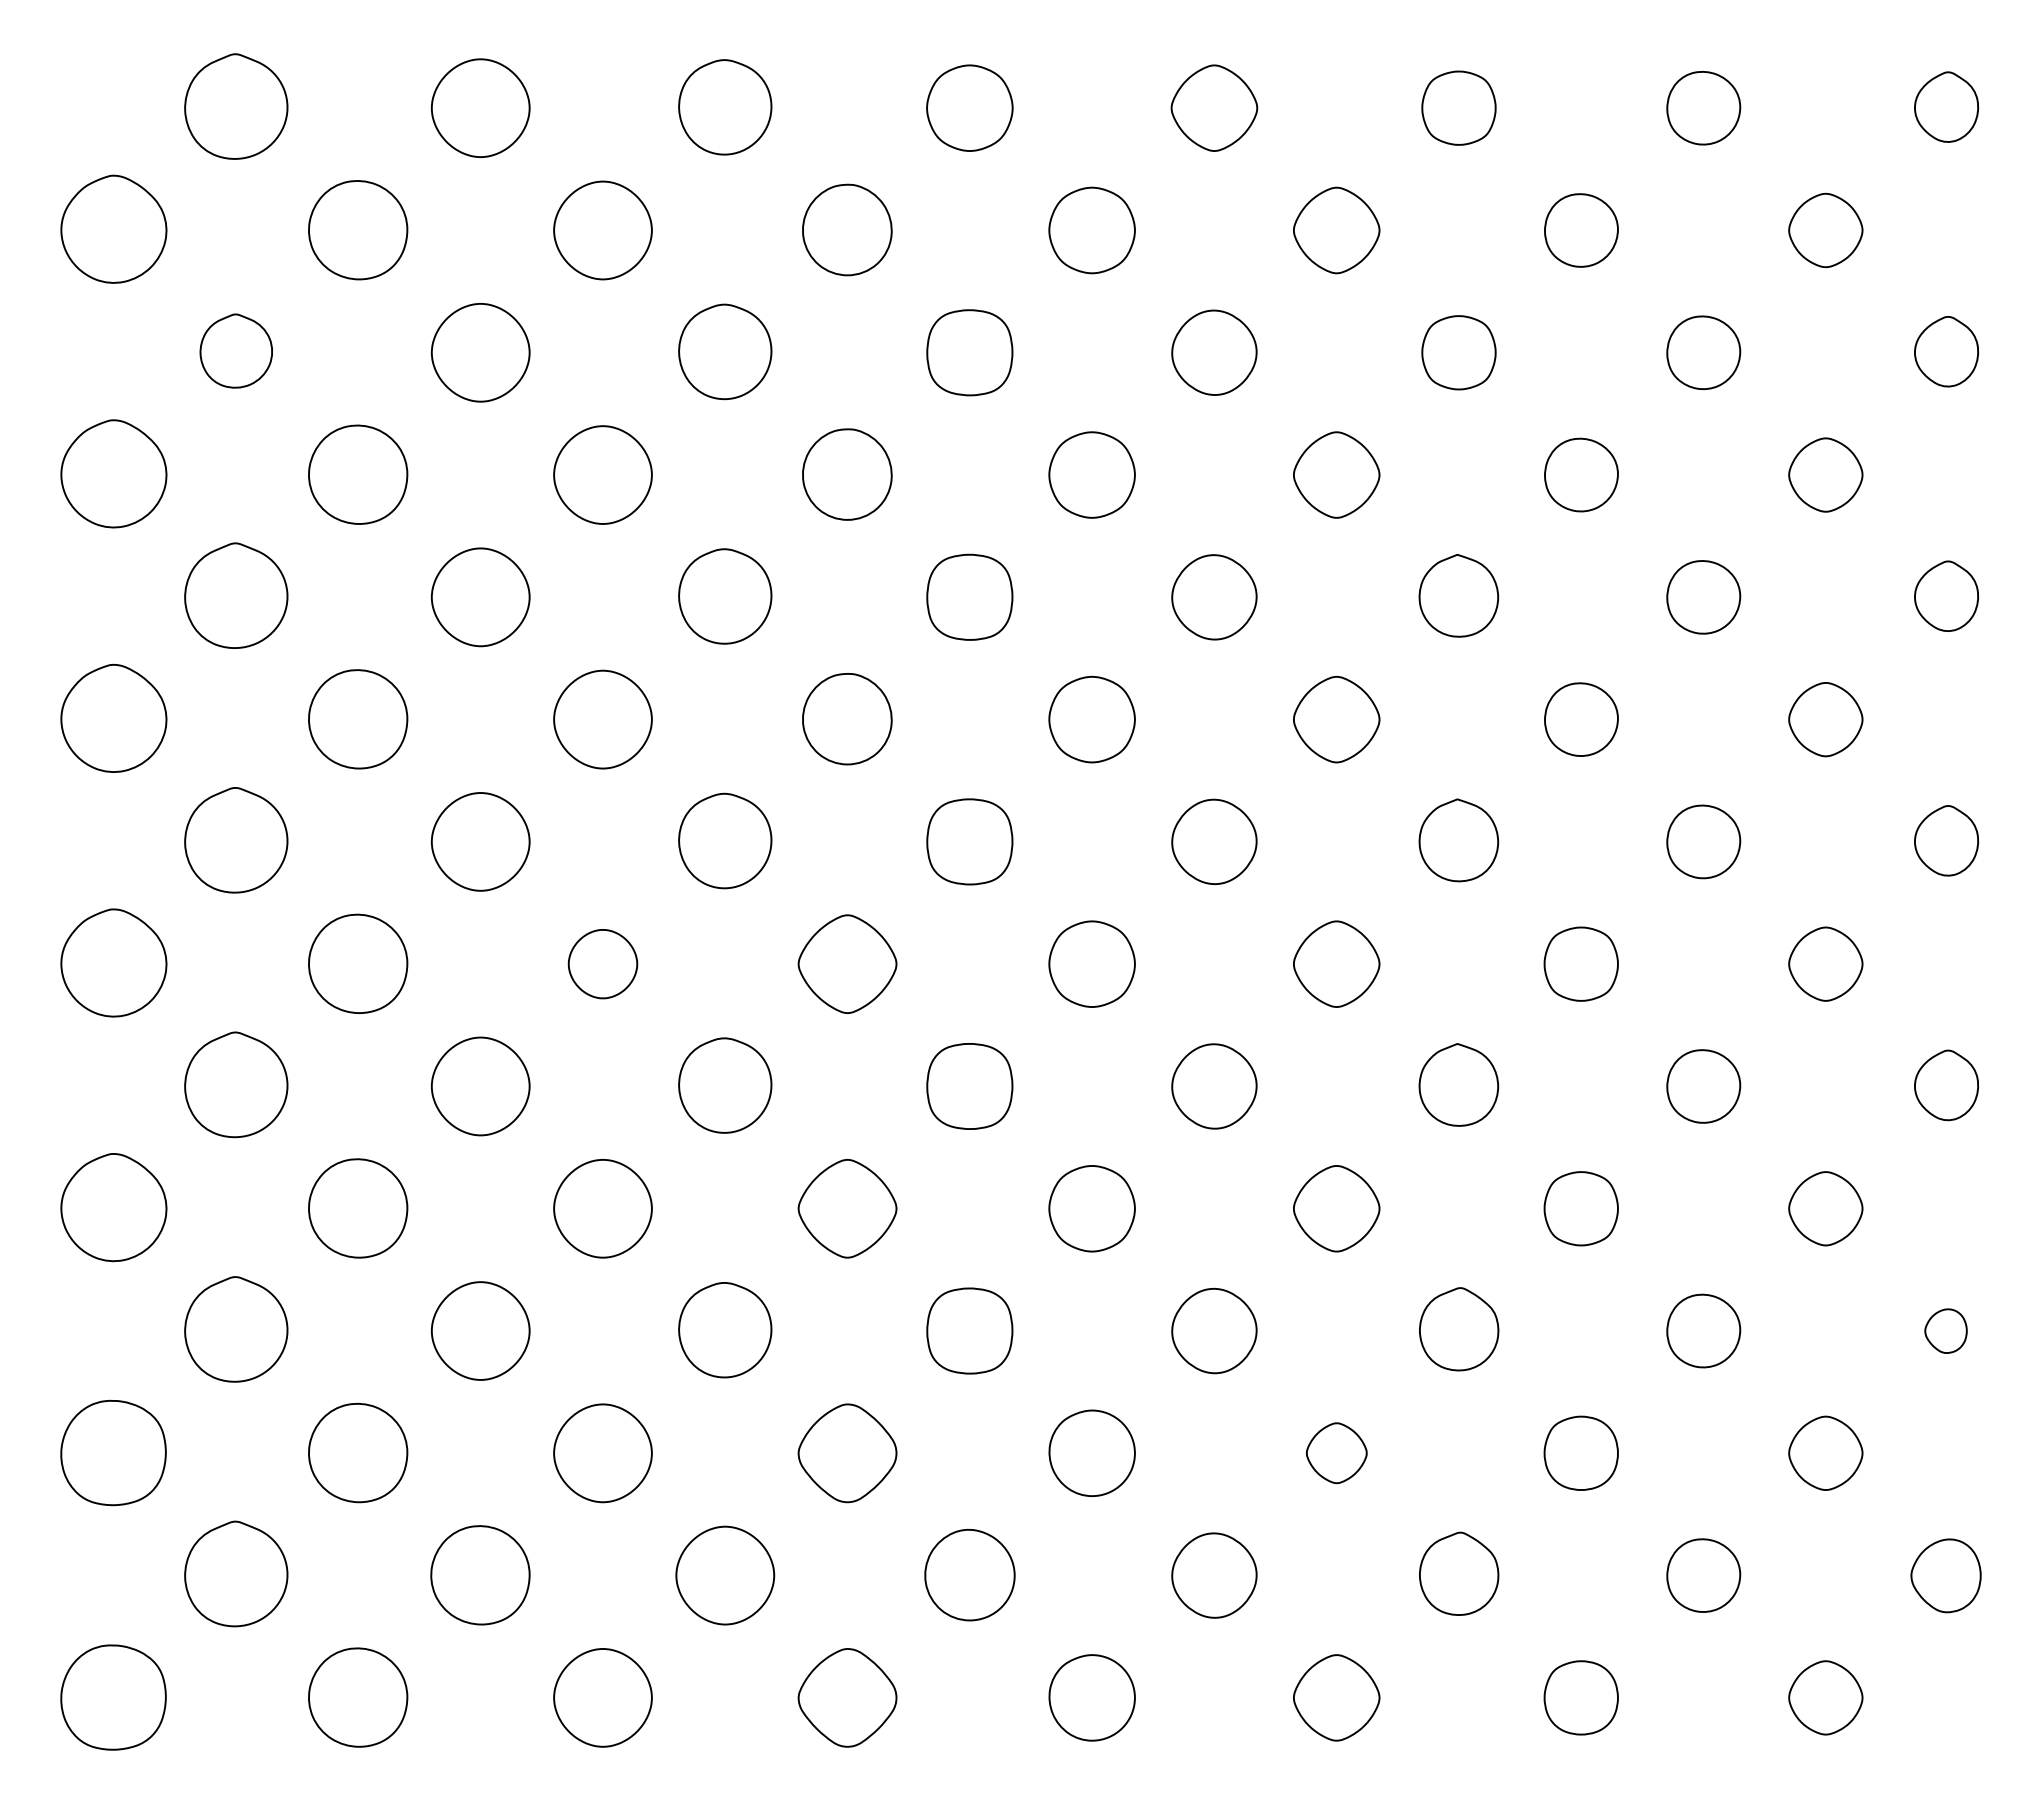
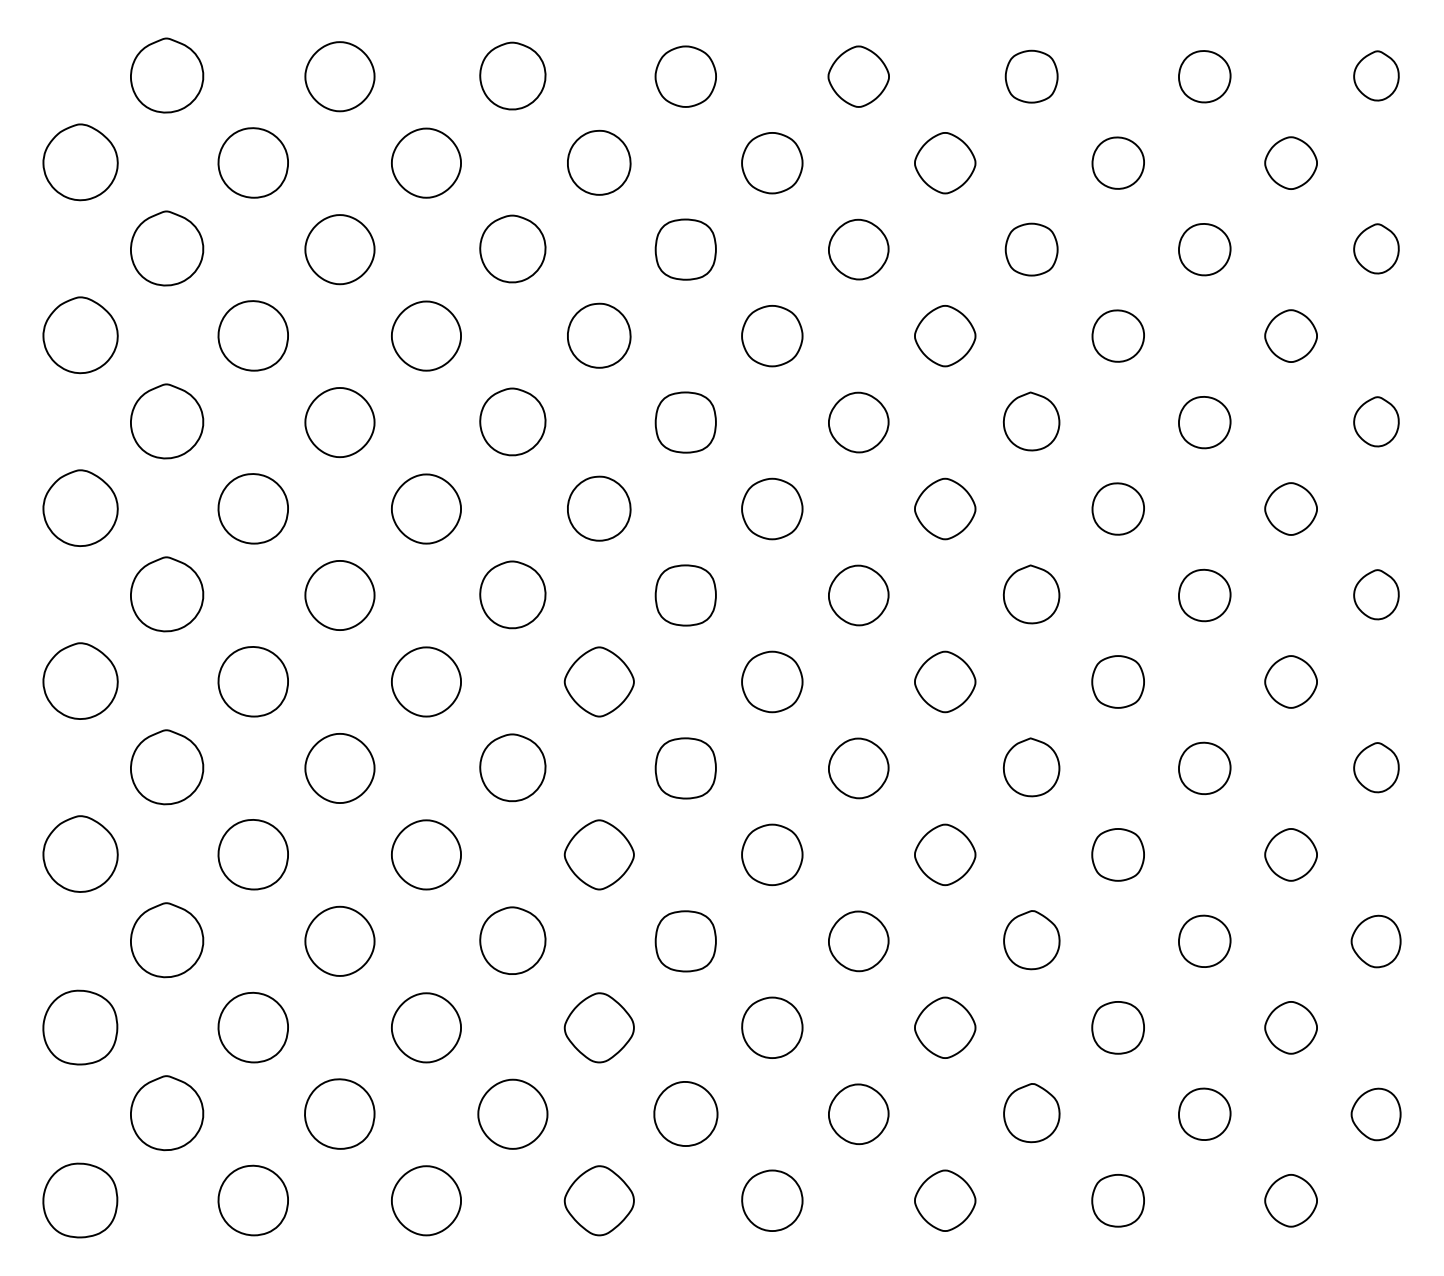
part: (236, 350) -> (167, 248), size x1.43
part: (602, 963) -> (426, 681), size x1.43
part: (1945, 1330) -> (1375, 940), size x1.67
part: (1336, 1452) -> (945, 1027), size x1.43

